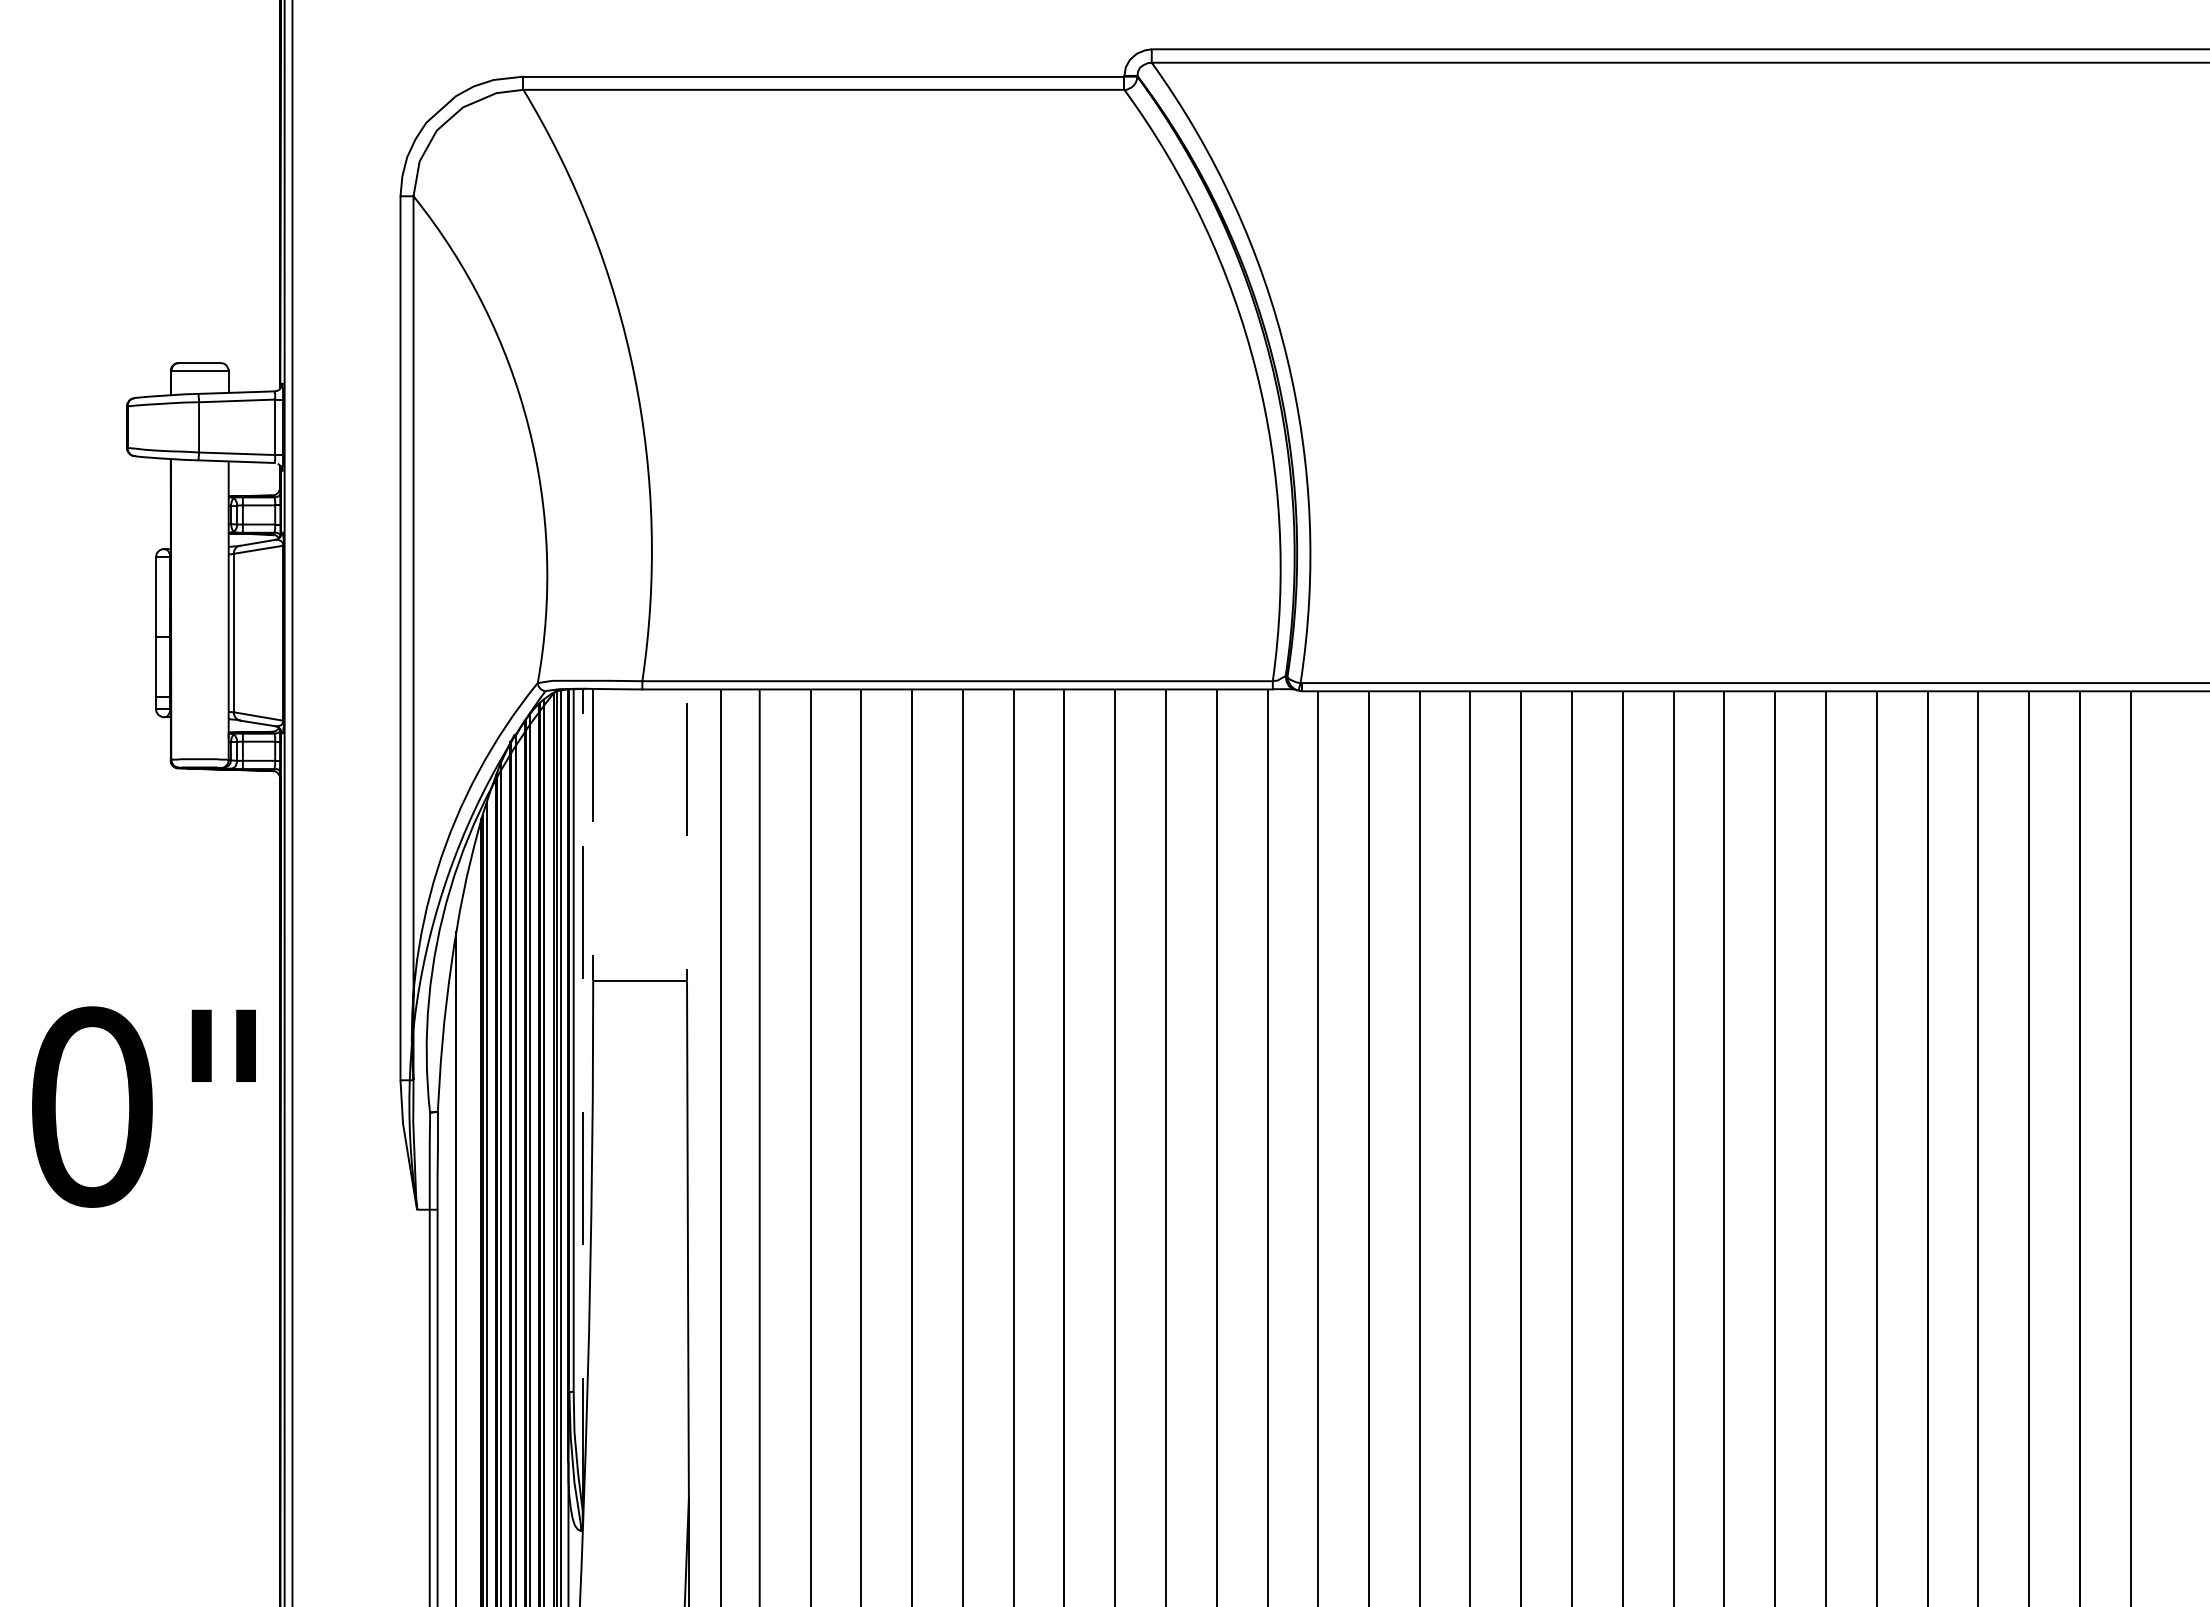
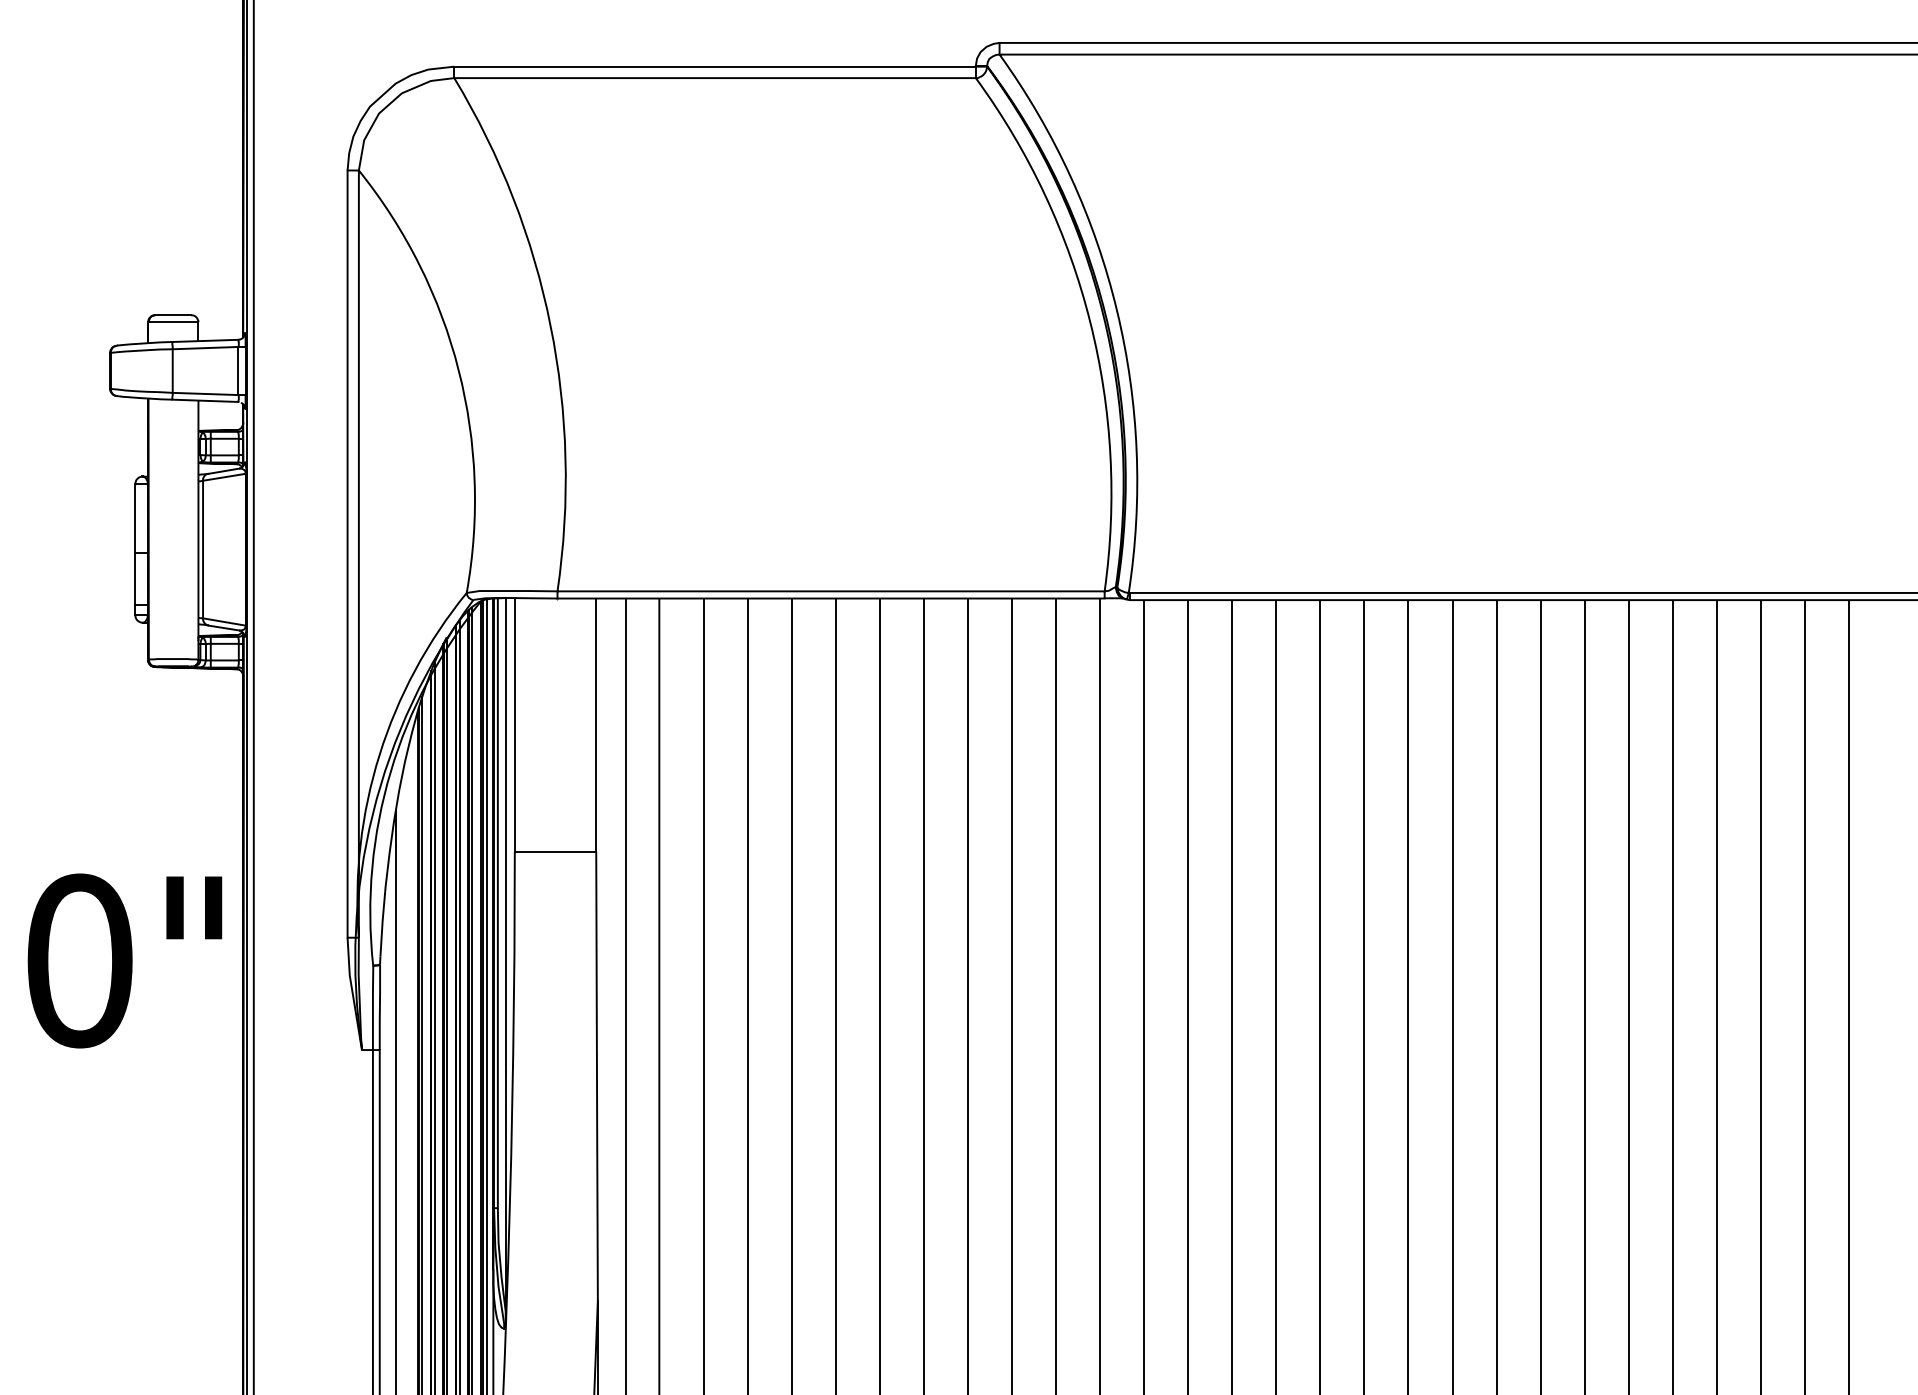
line: (640, 981) -> (555, 851), dashed -> solid
line: (582, 1100) -> (505, 955), dashed -> solid

